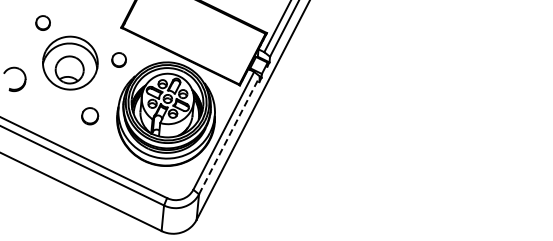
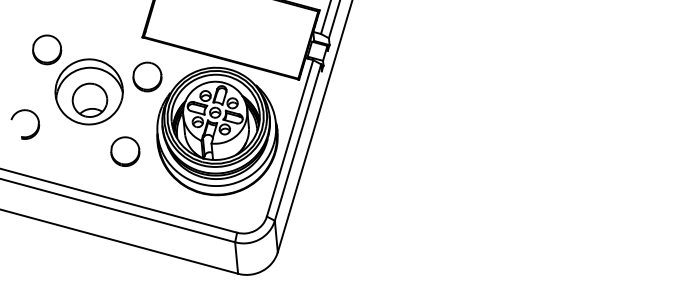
part: (42, 22) -> (46, 49), size x1.67
part: (118, 59) -> (146, 76), size x1.67
part: (89, 115) -> (124, 150), size x1.43
line: (229, 134) -> (297, 141), dashed -> solid

